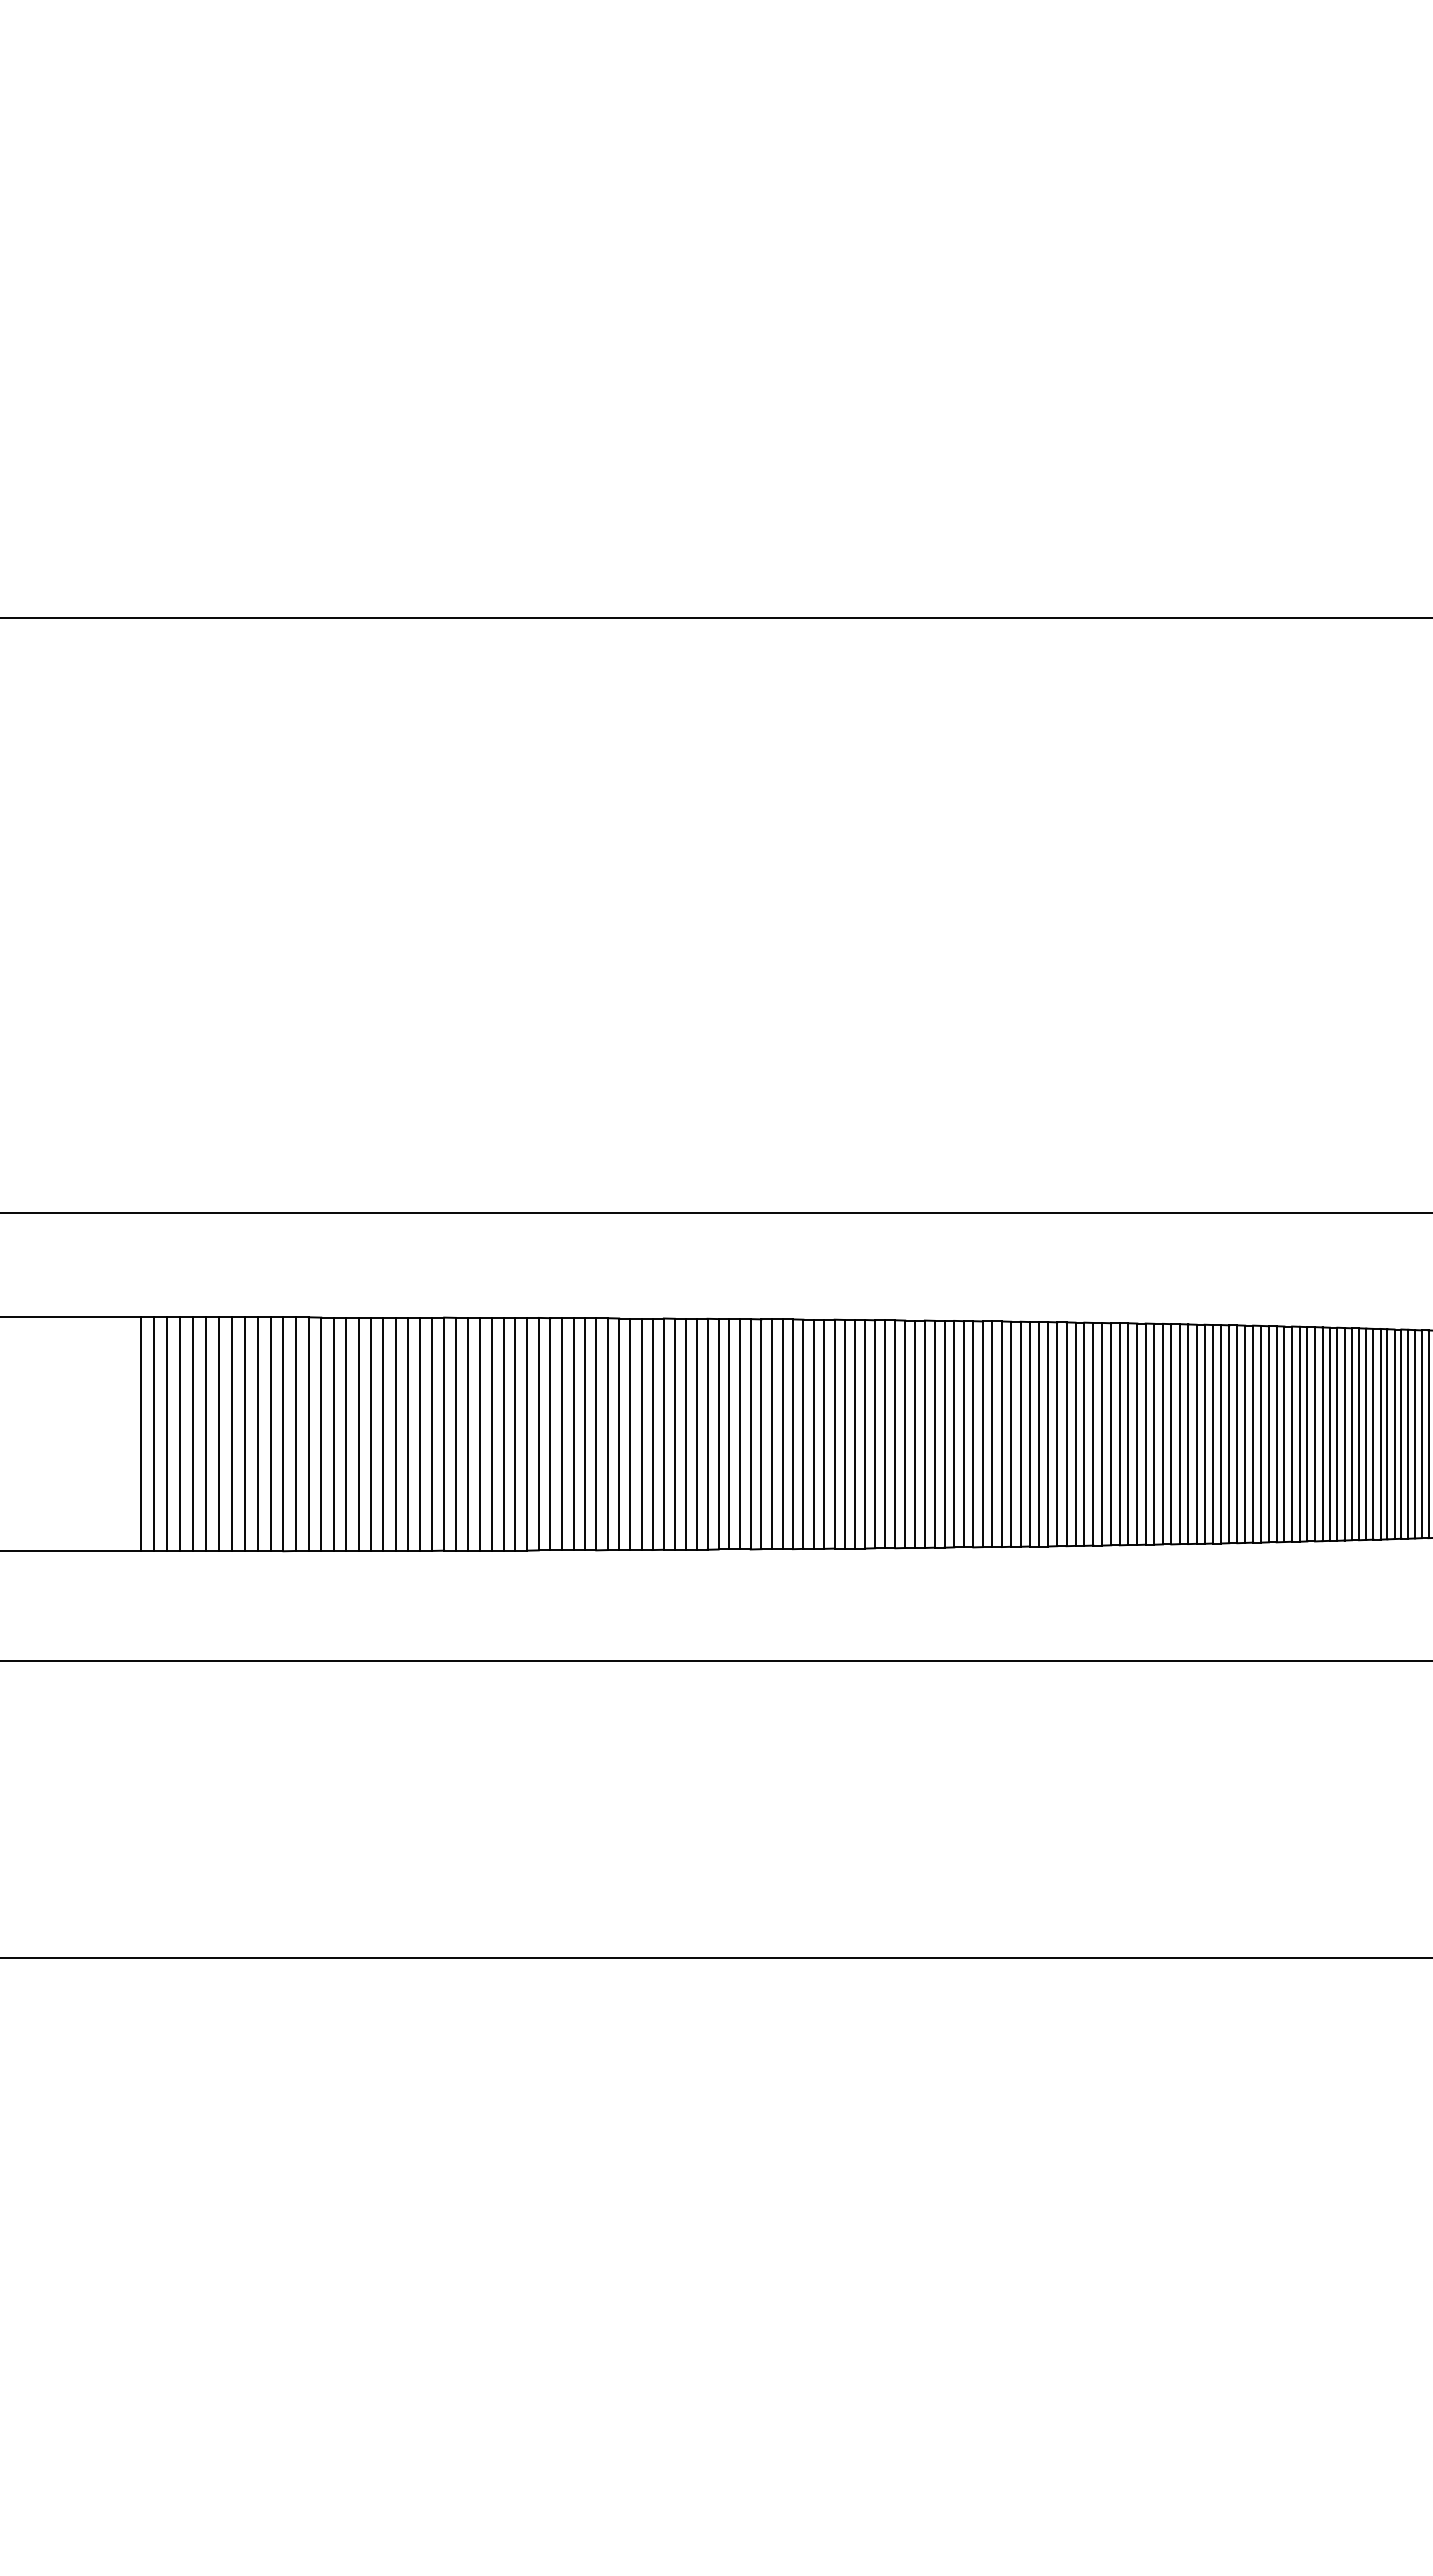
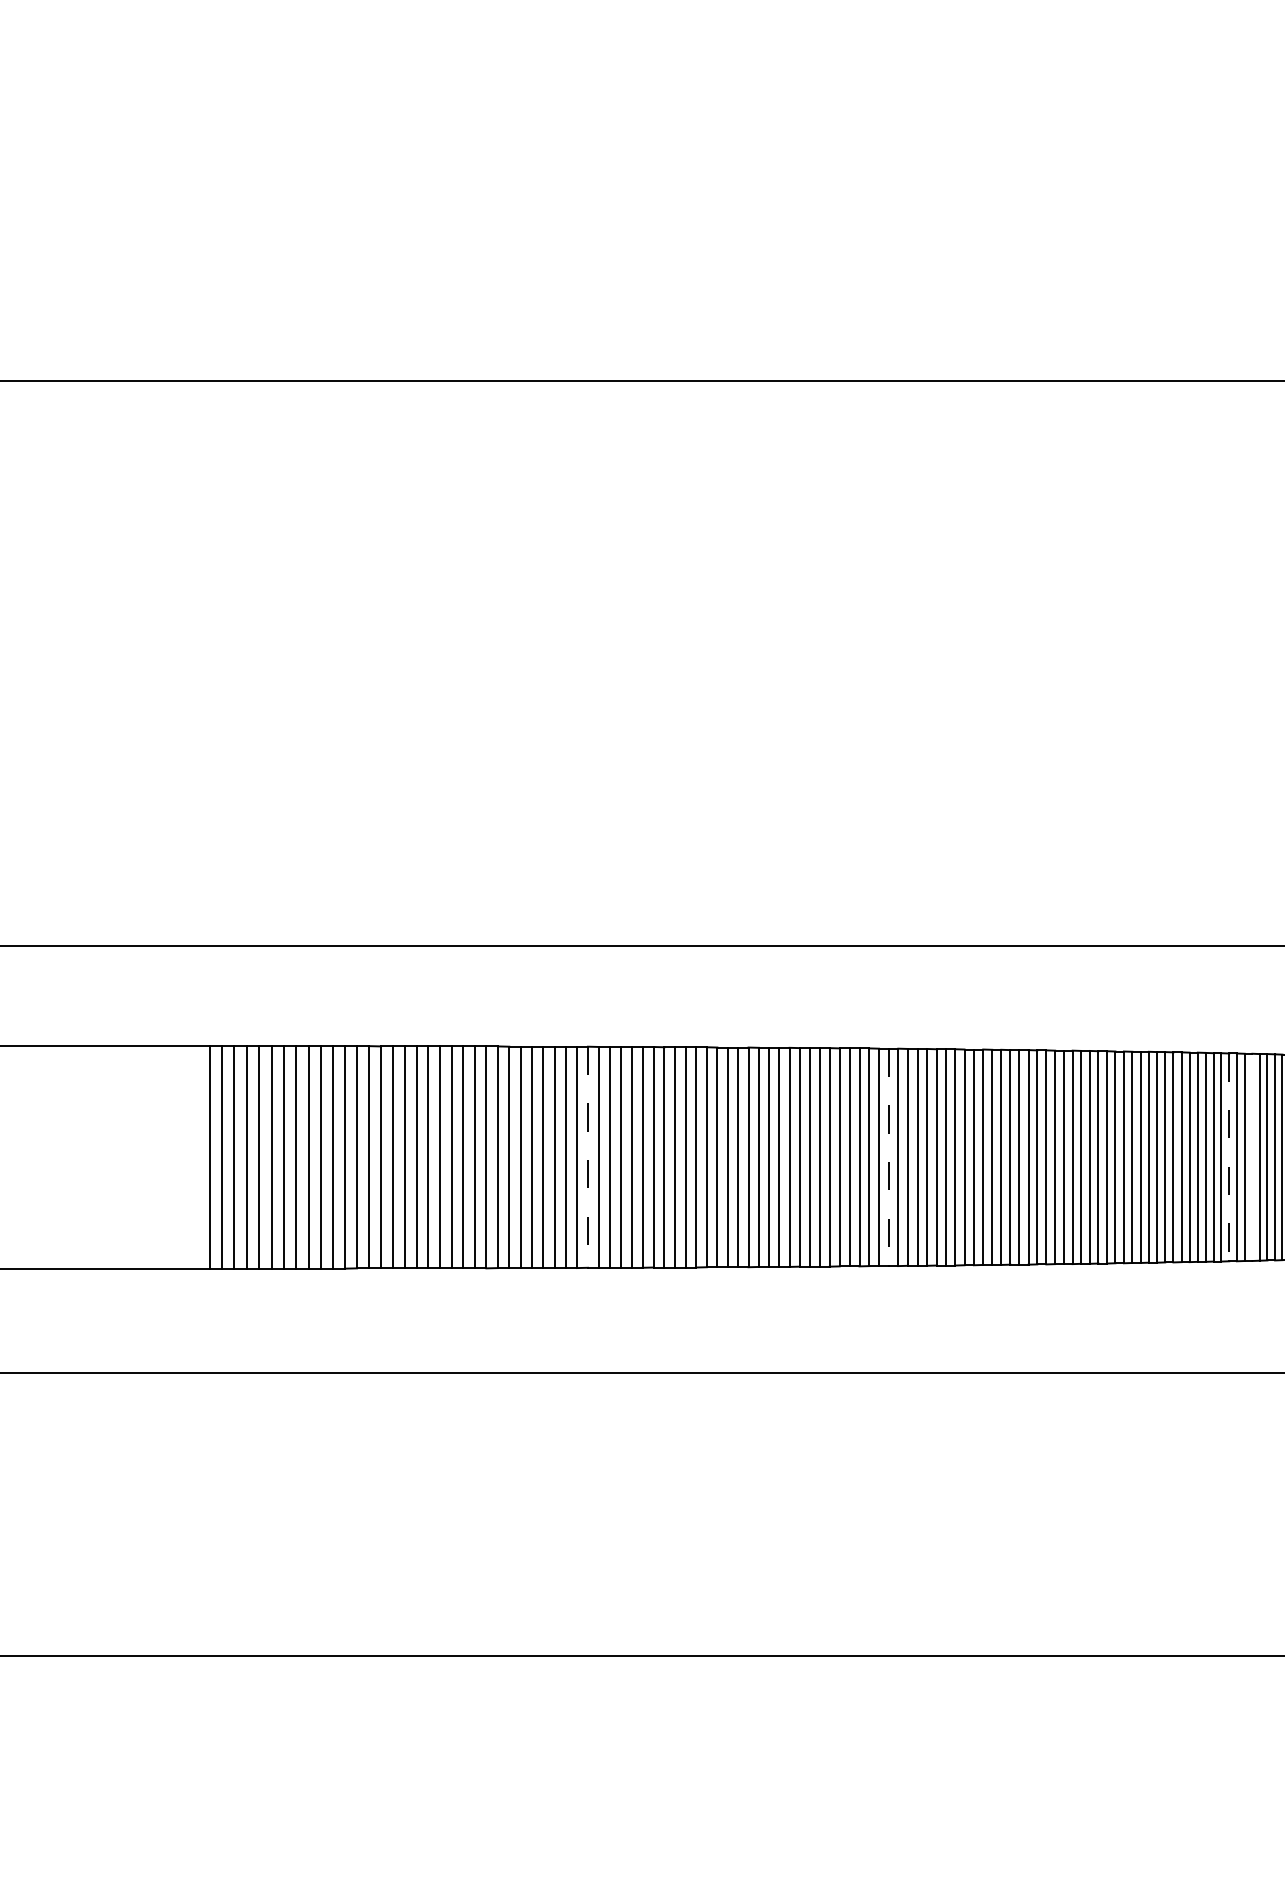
line: (538, 1434) -> (587, 1157), solid -> dashed
line: (854, 1434) -> (888, 1157), solid -> dashed
line: (1213, 1434) -> (1229, 1157), solid -> dashed
line: (1237, 1434) -> (1252, 1157), removed

